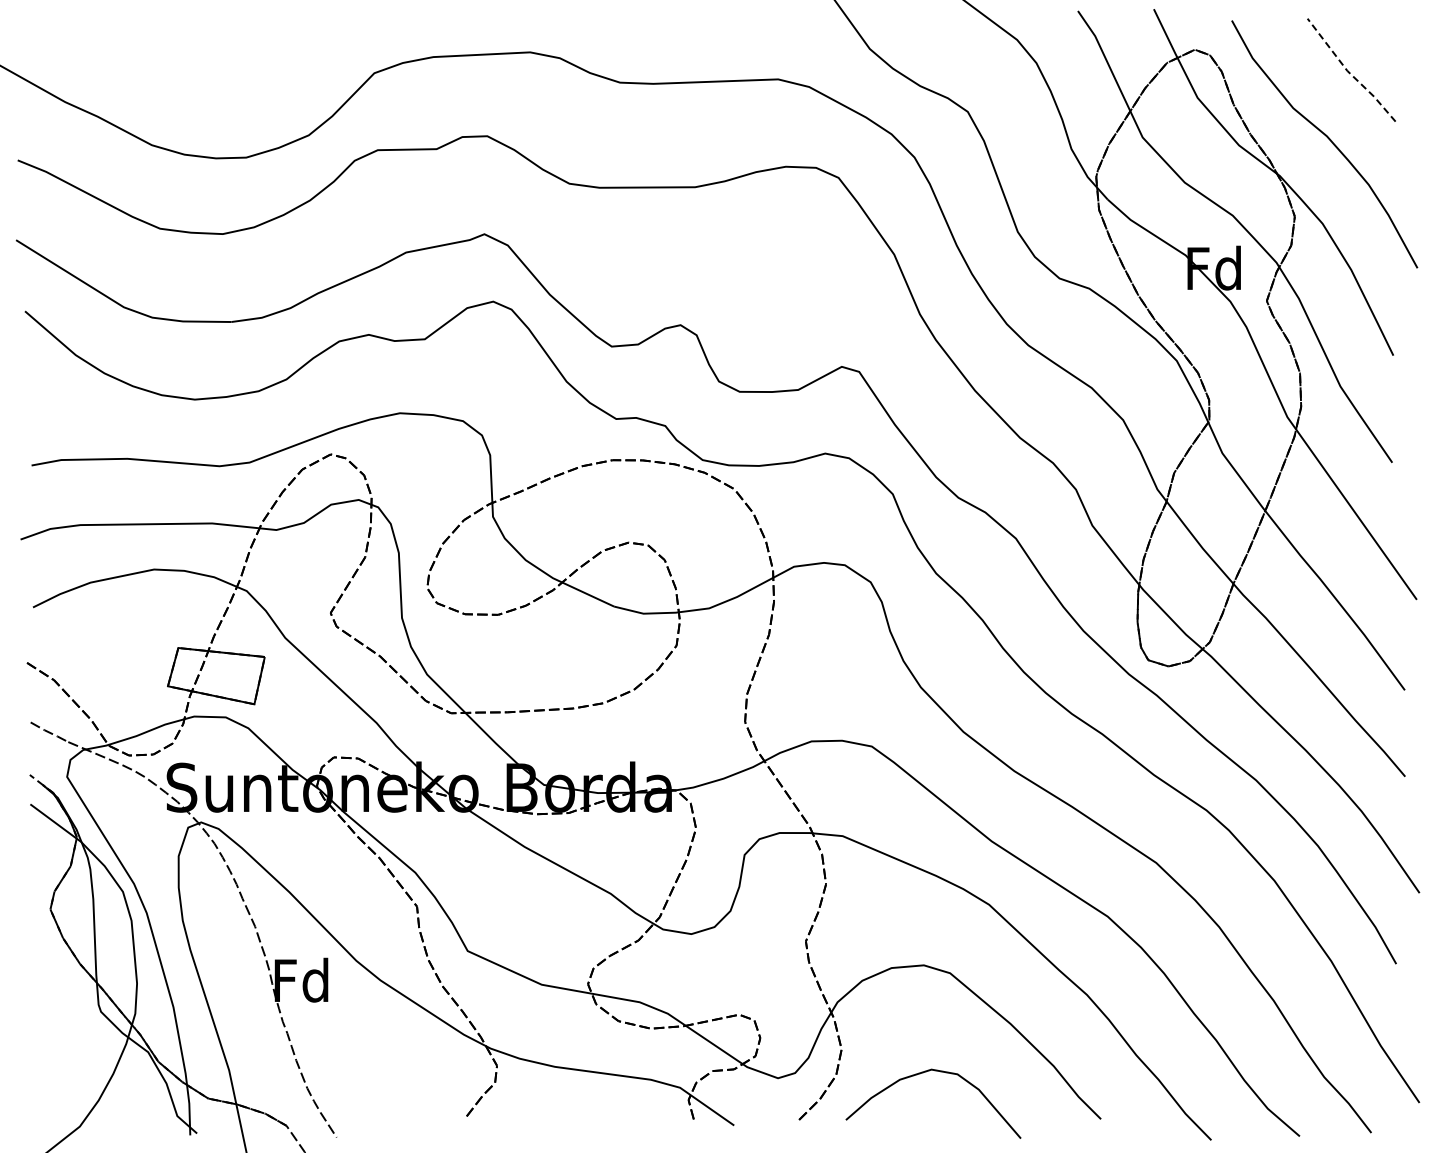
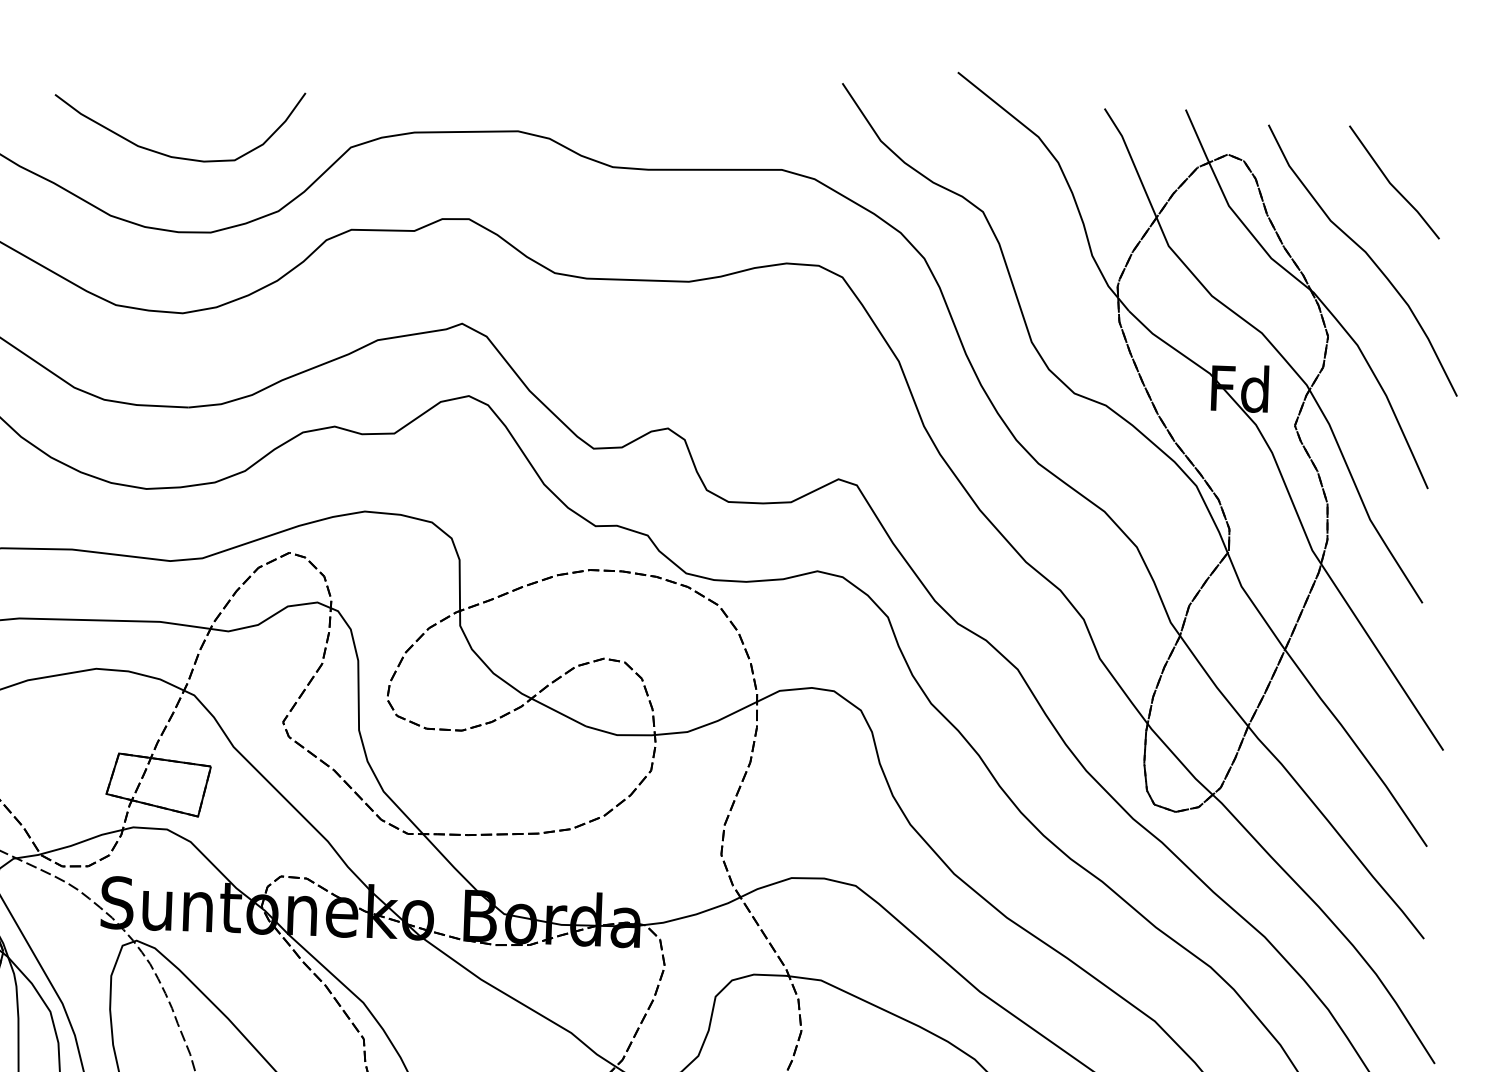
line: (1348, 72) -> (1391, 184), dashed -> solid
curve: (211, 87) -> (176, 156), added

